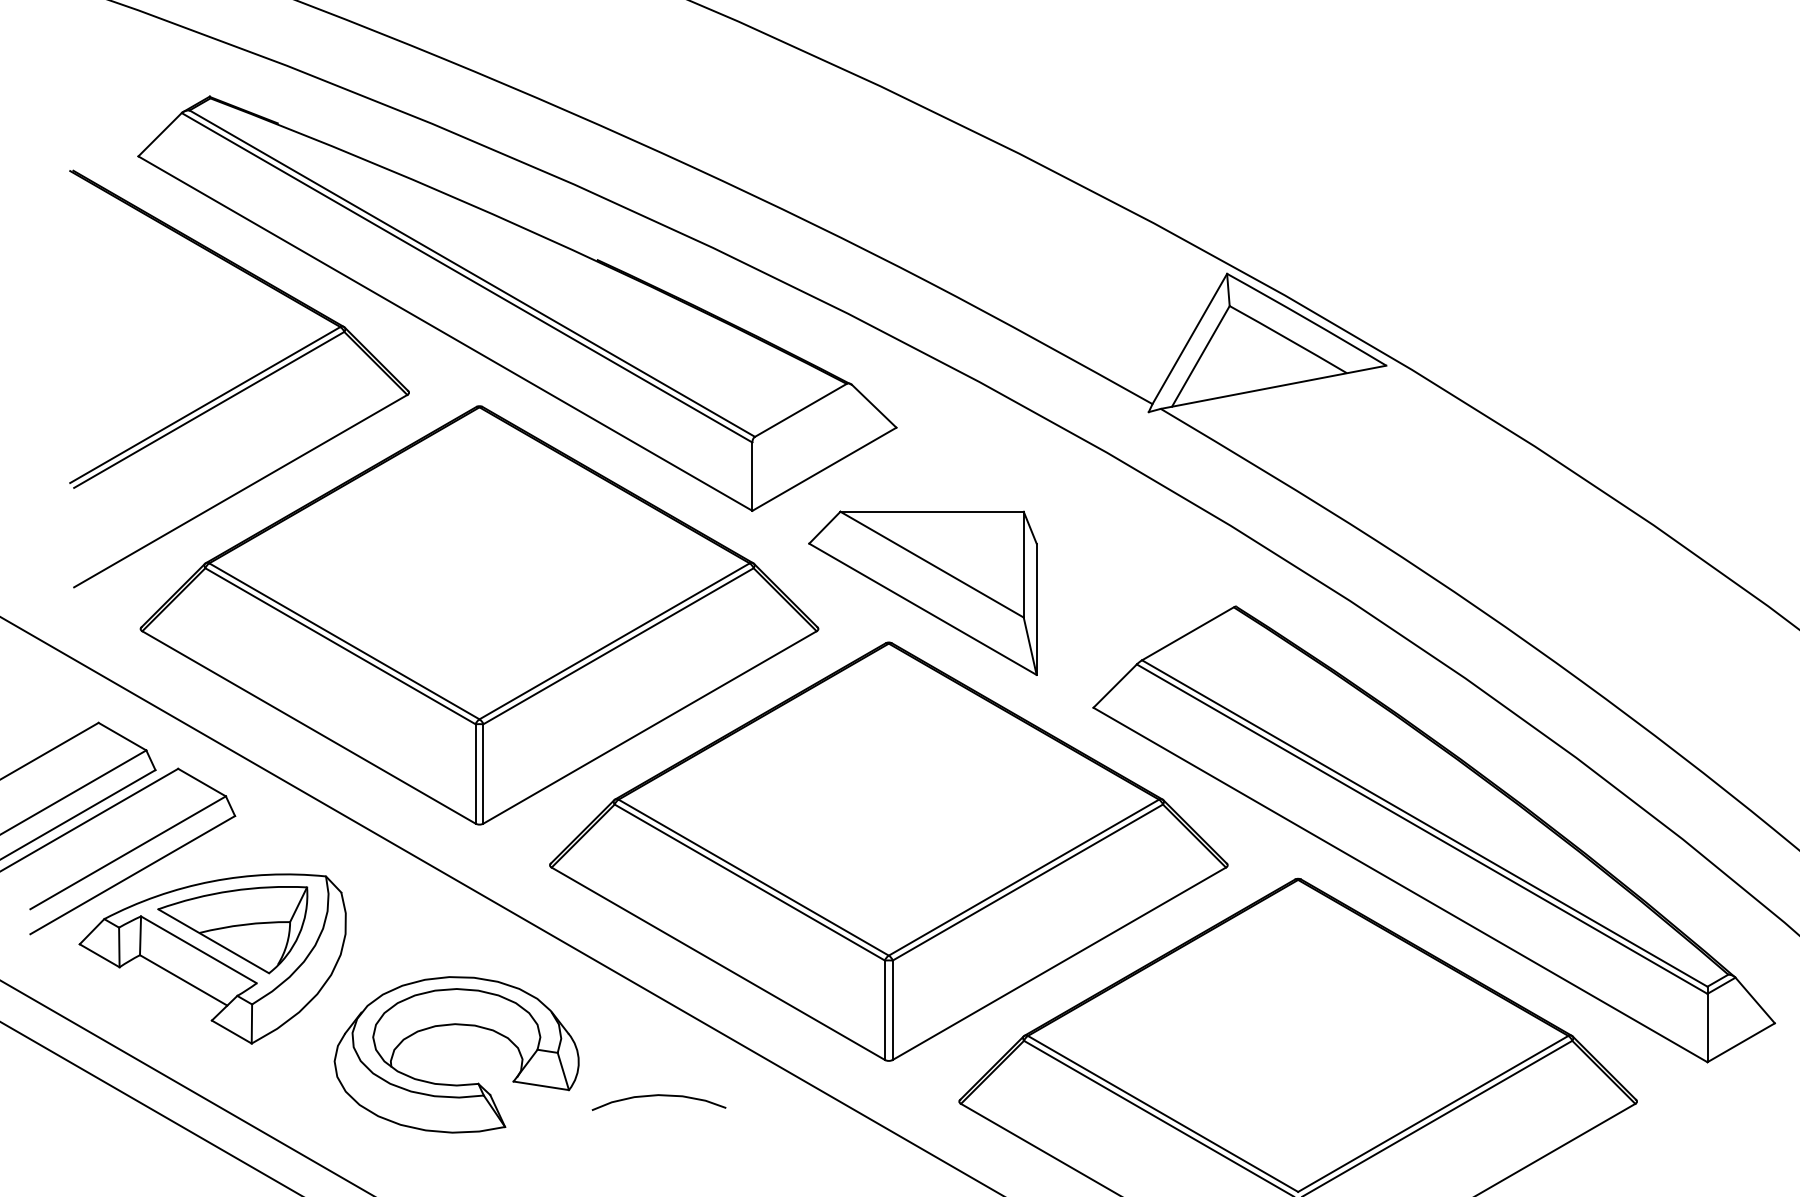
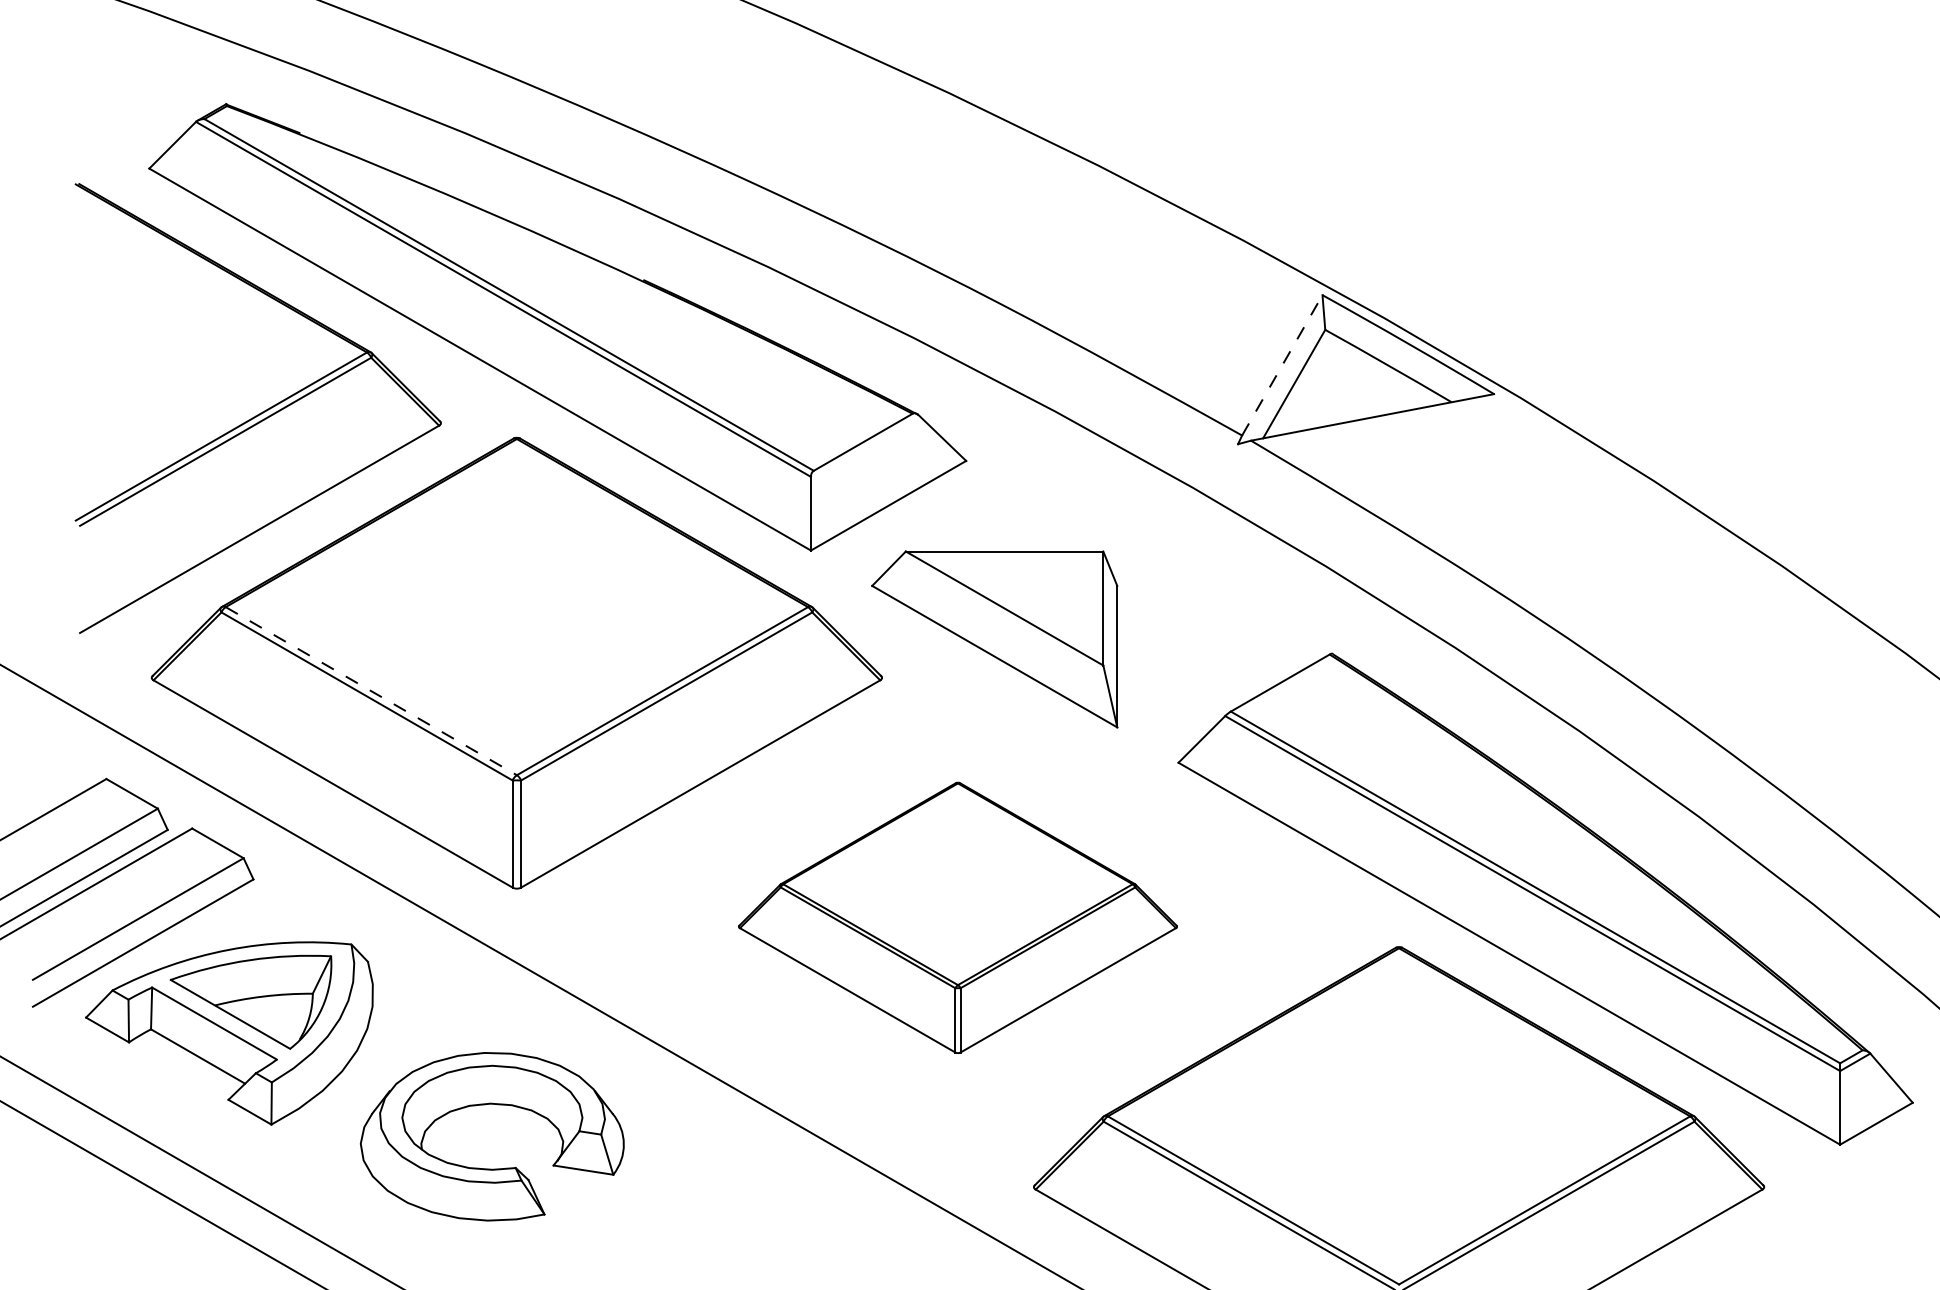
line: (1190, 339) -> (1282, 365), solid -> dashed
line: (344, 641) -> (371, 691), solid -> dashed
part: (888, 851) -> (957, 917), size x0.6
curve: (659, 1096) -> (710, 1181), removed

